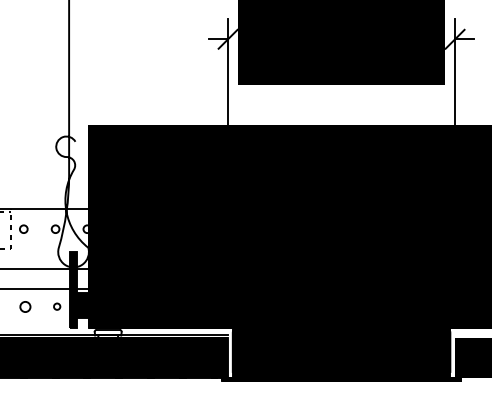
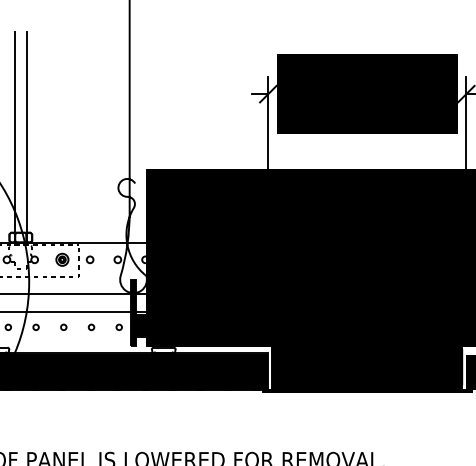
circle: (25, 305) -> (91, 326), size x0.62

